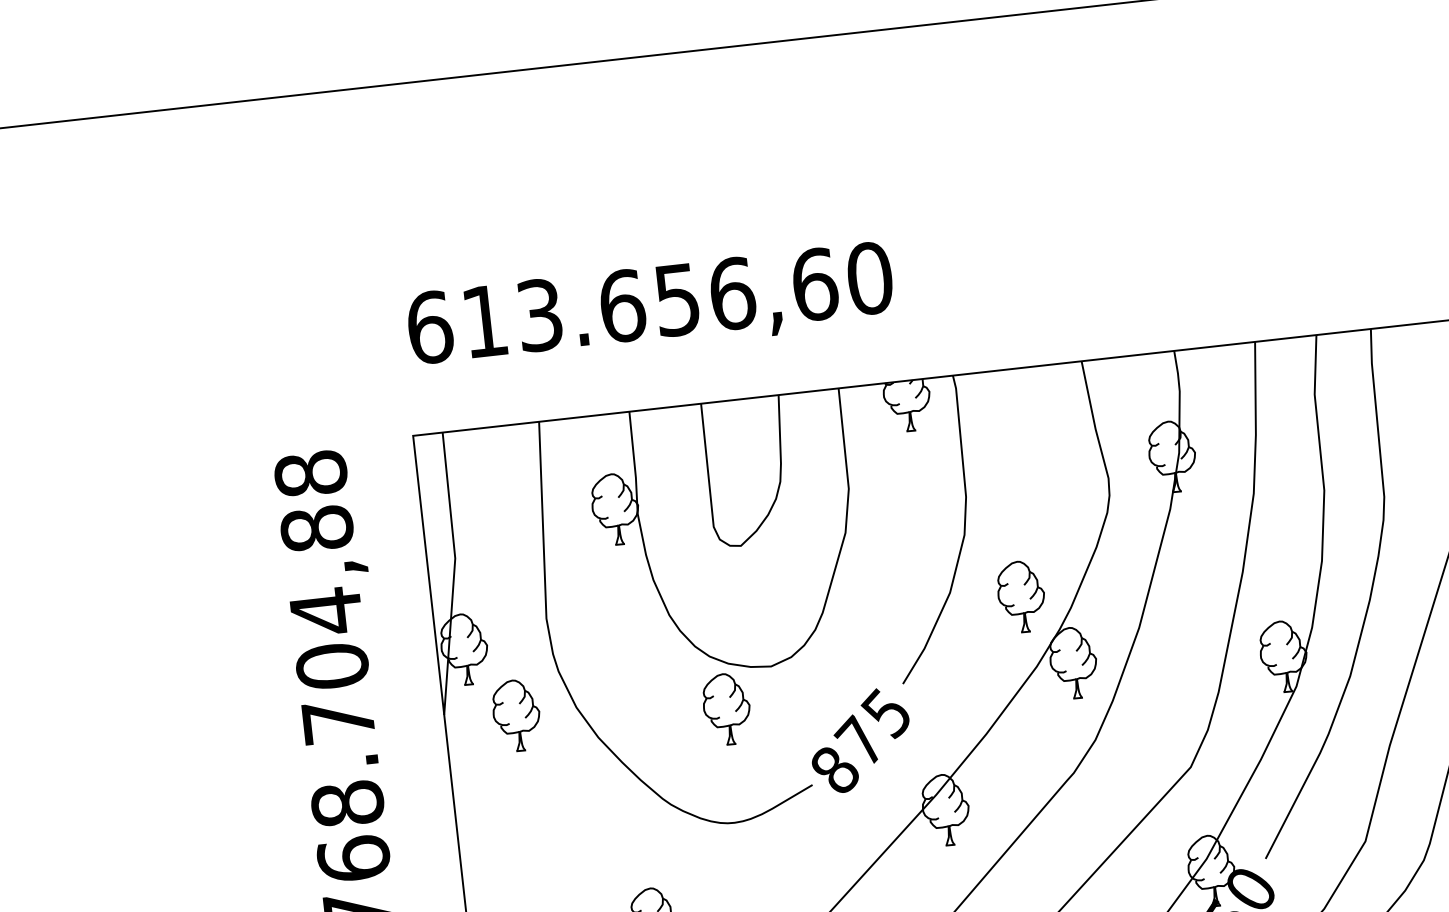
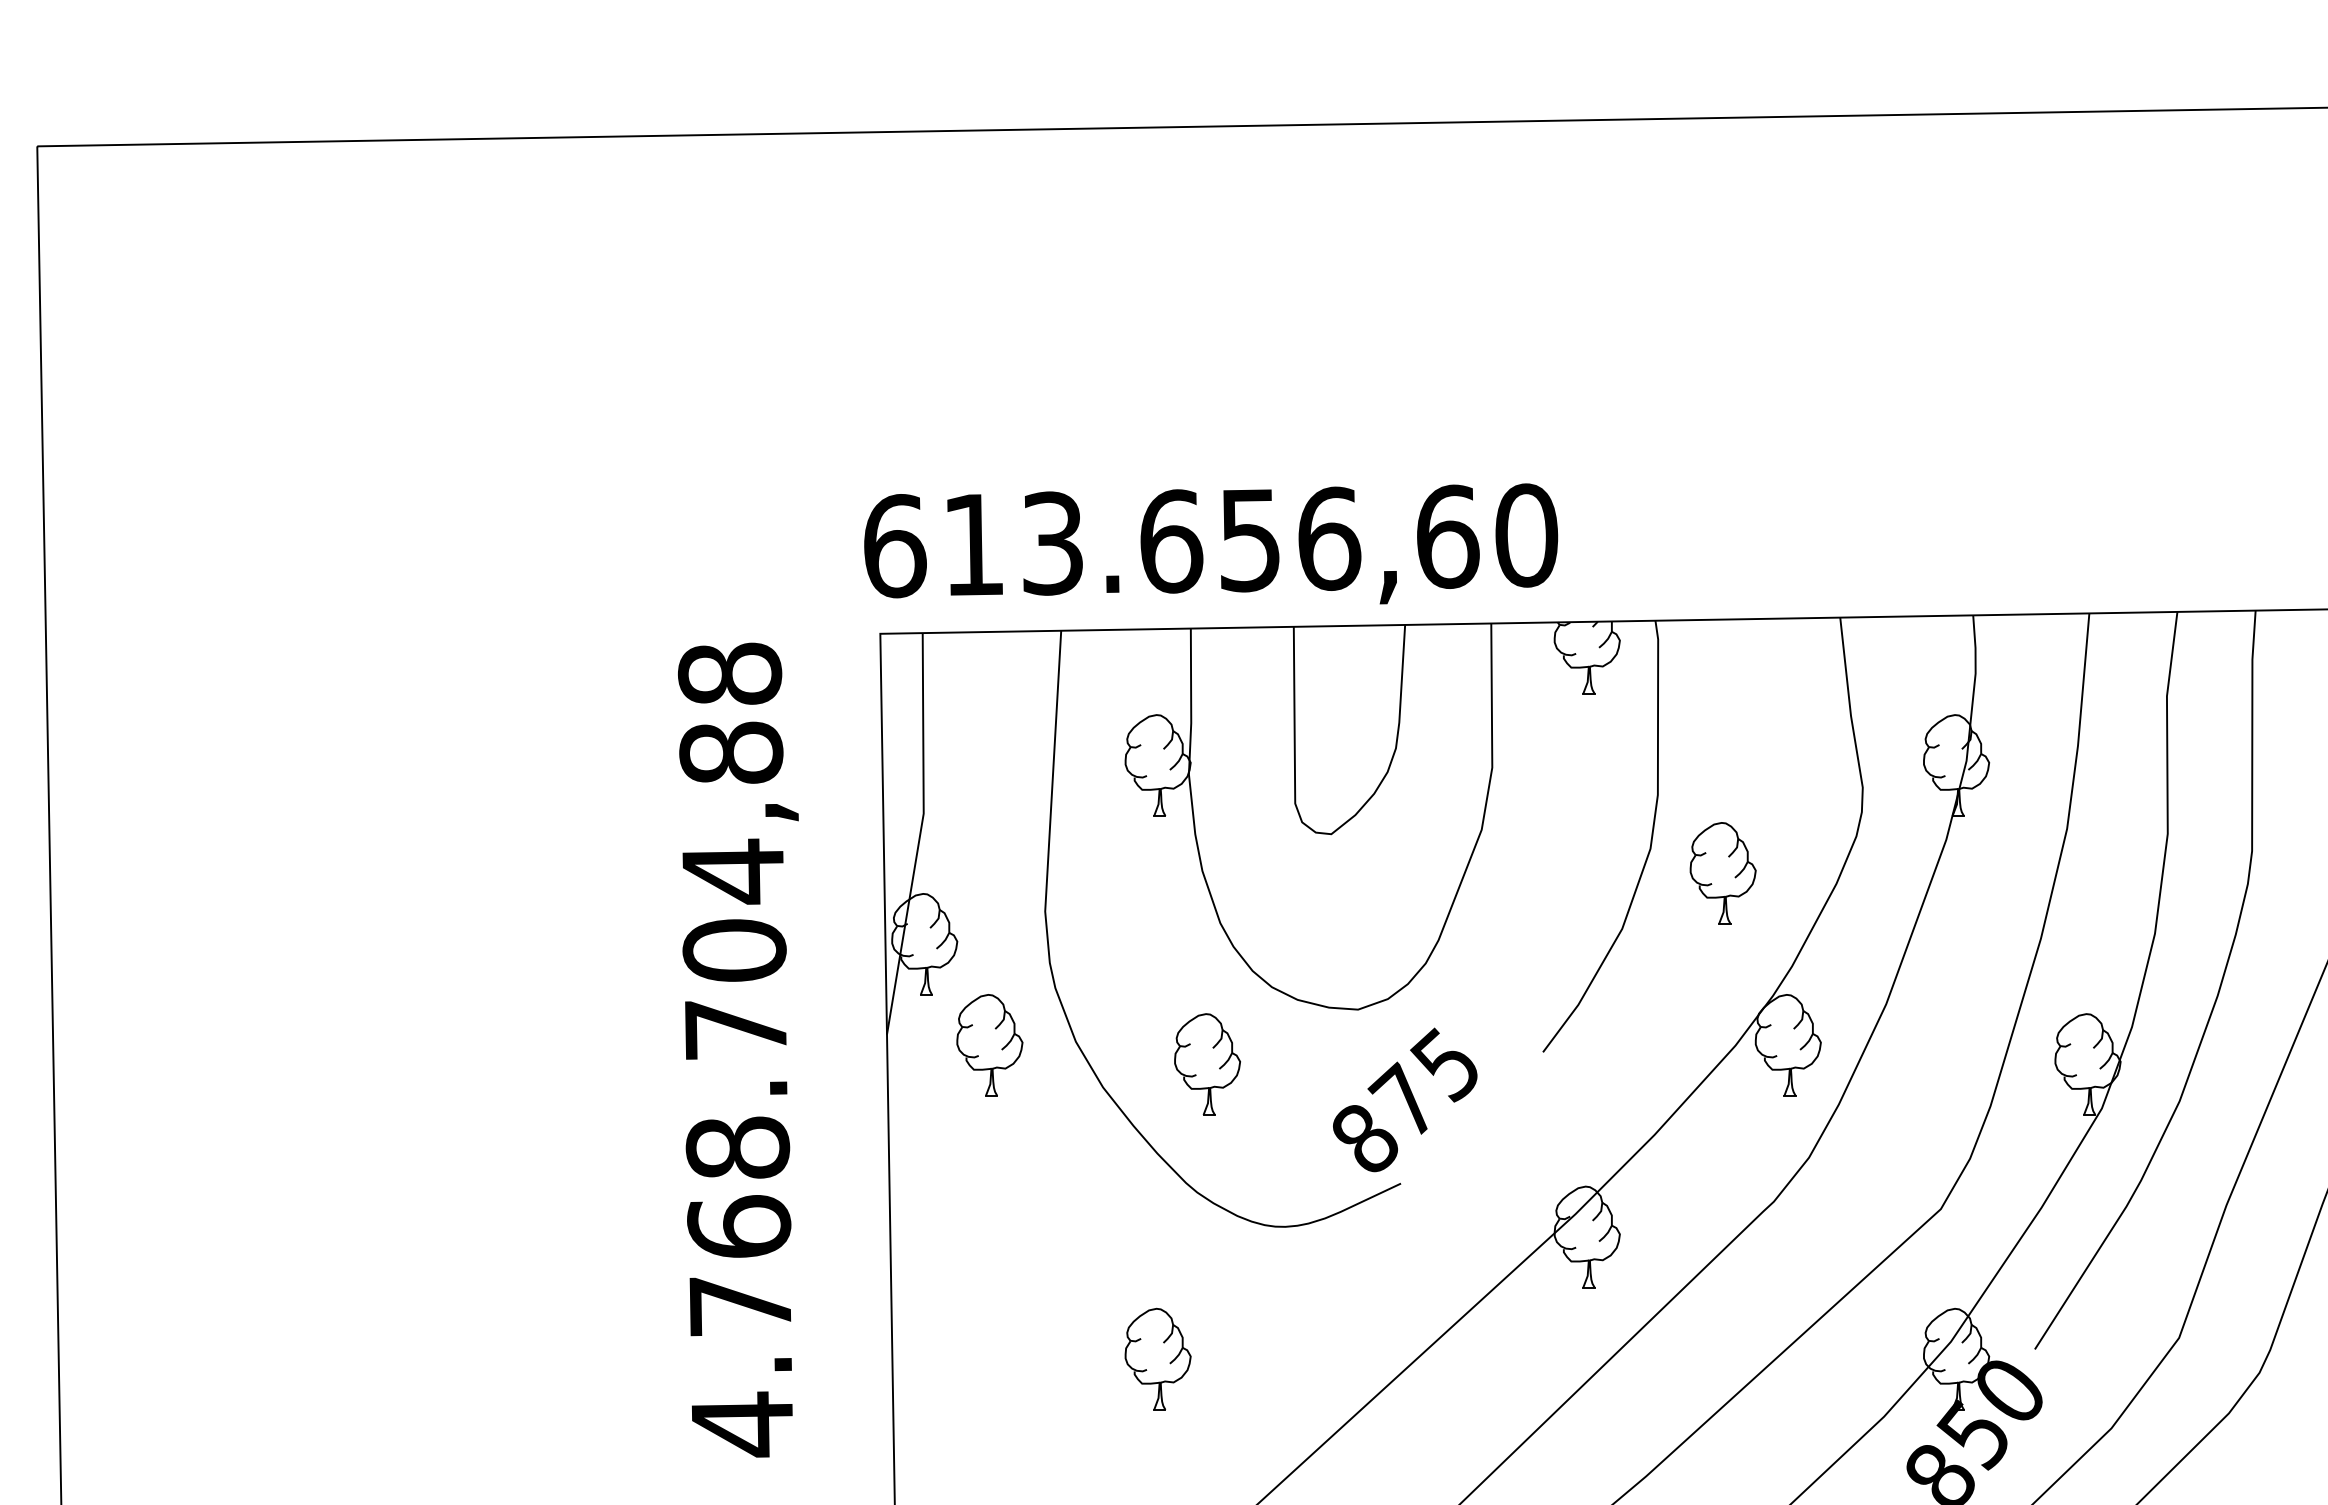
text: (650, 304) -> (1211, 543), moved
part: (1021, 597) -> (1722, 873), moved
part: (726, 709) -> (1207, 1064), moved
text: (860, 740) -> (1405, 1099), moved

